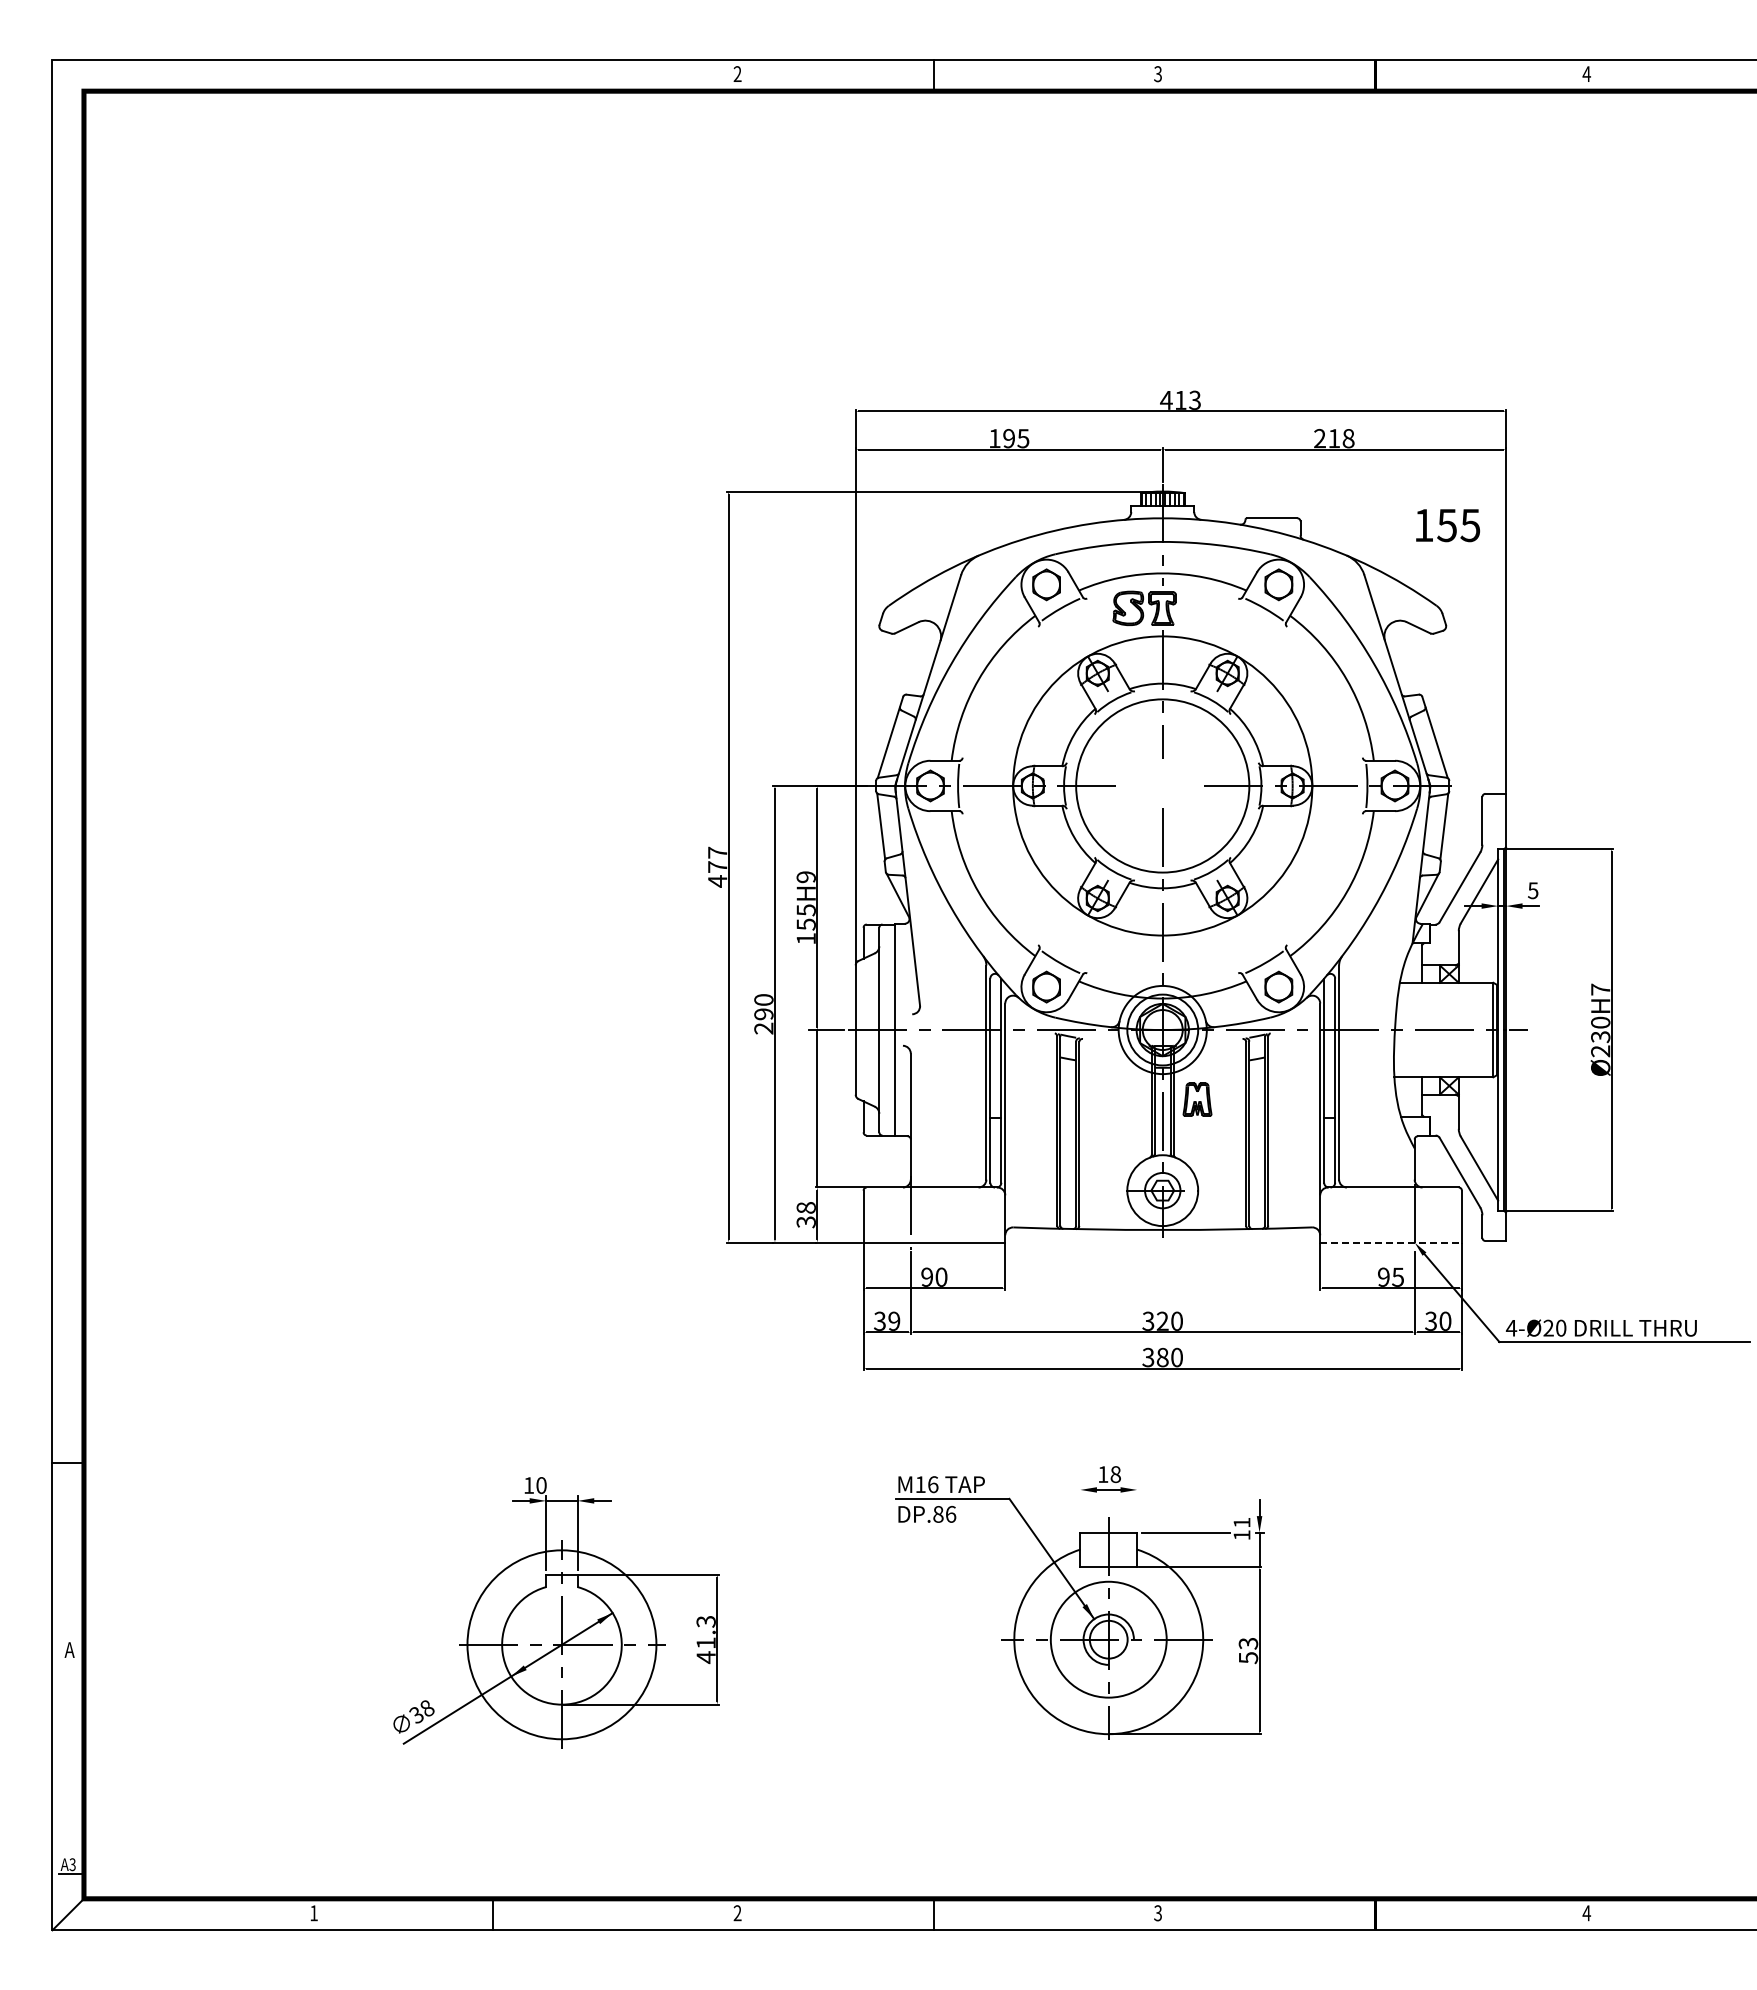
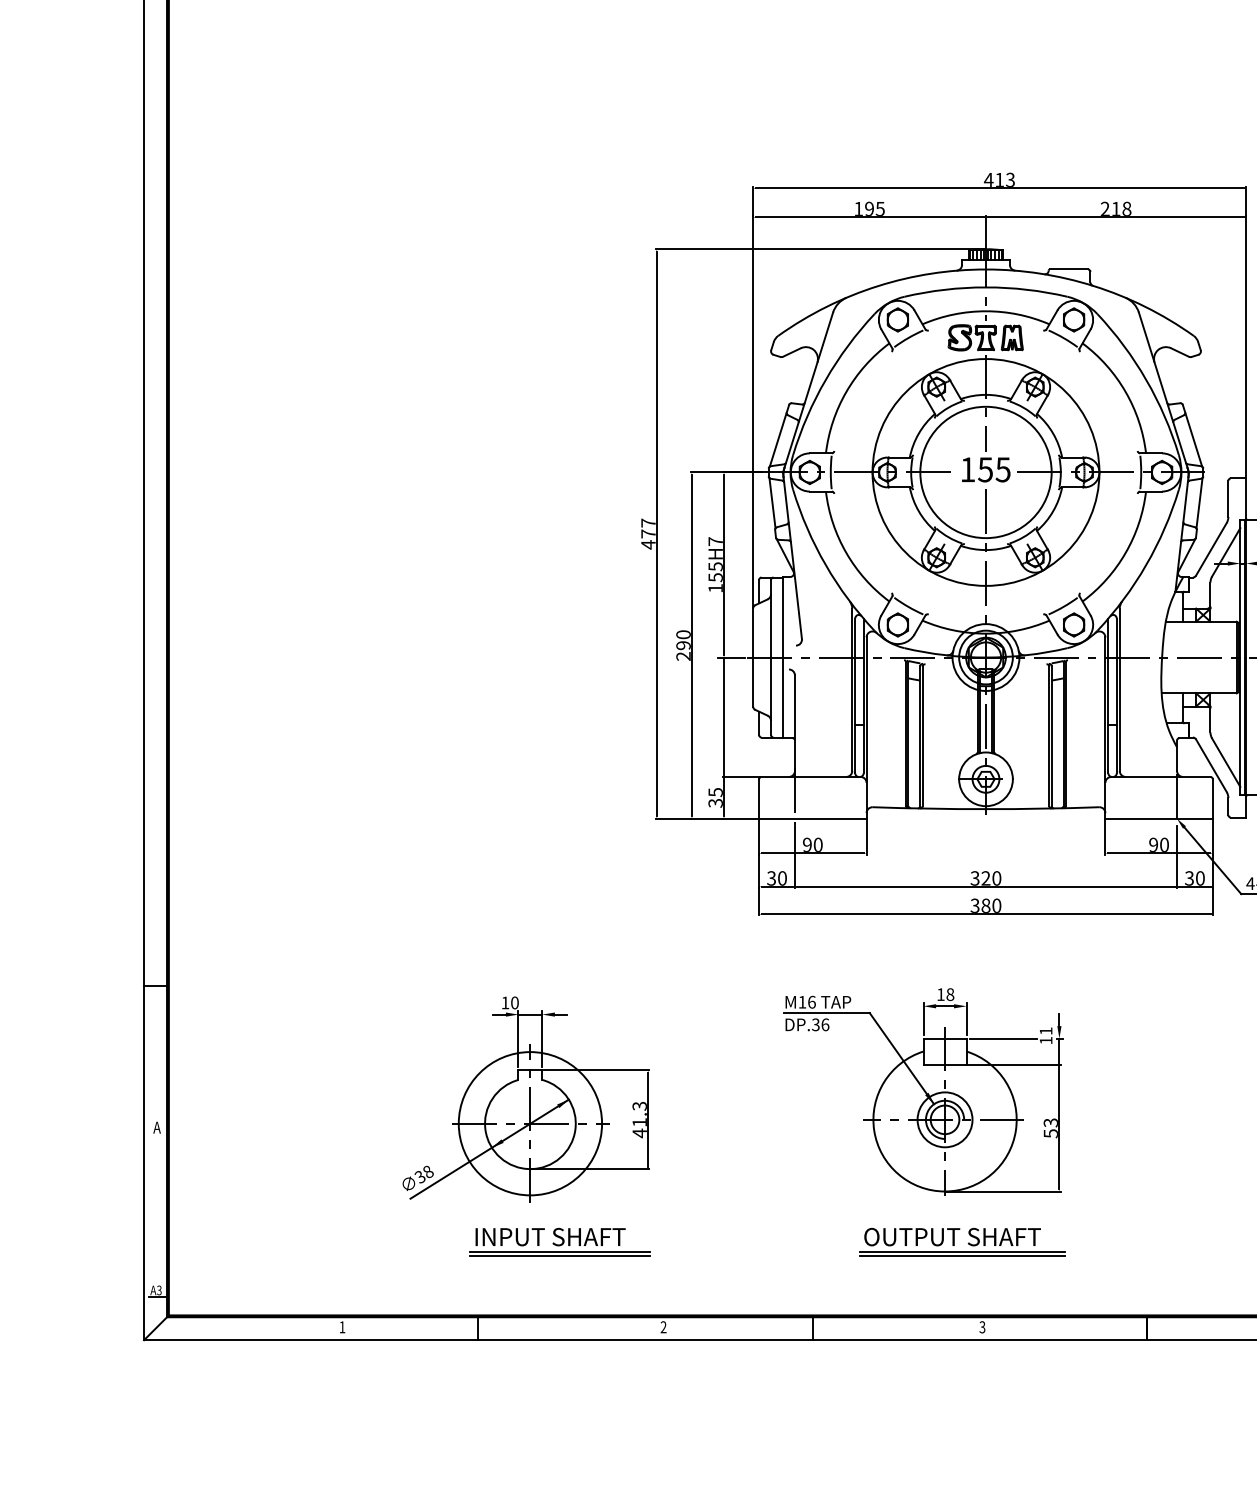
text: (1448, 525) -> (986, 469), moved
text: (805, 877) -> (715, 541), 155H9 -> 155H7
part: (1197, 1099) -> (1012, 337), moved
text: (805, 1208) -> (715, 792), 38 -> 35
line: (1391, 1242) -> (1159, 818), dashed -> solid
text: (1398, 1276) -> (1164, 844), 95 -> 90
text: (894, 1320) -> (782, 877), 39 -> 30
line: (1080, 1506) -> (923, 1018), added
line: (1137, 1506) -> (966, 1018), added
text: (938, 1514) -> (815, 1024), DP.86 -> DP.36
circle: (1108, 1639) -> (944, 1119), size x0.62
part: (600, 1800) -> (559, 1241), added
part: (1138, 1803) -> (967, 1244), added

